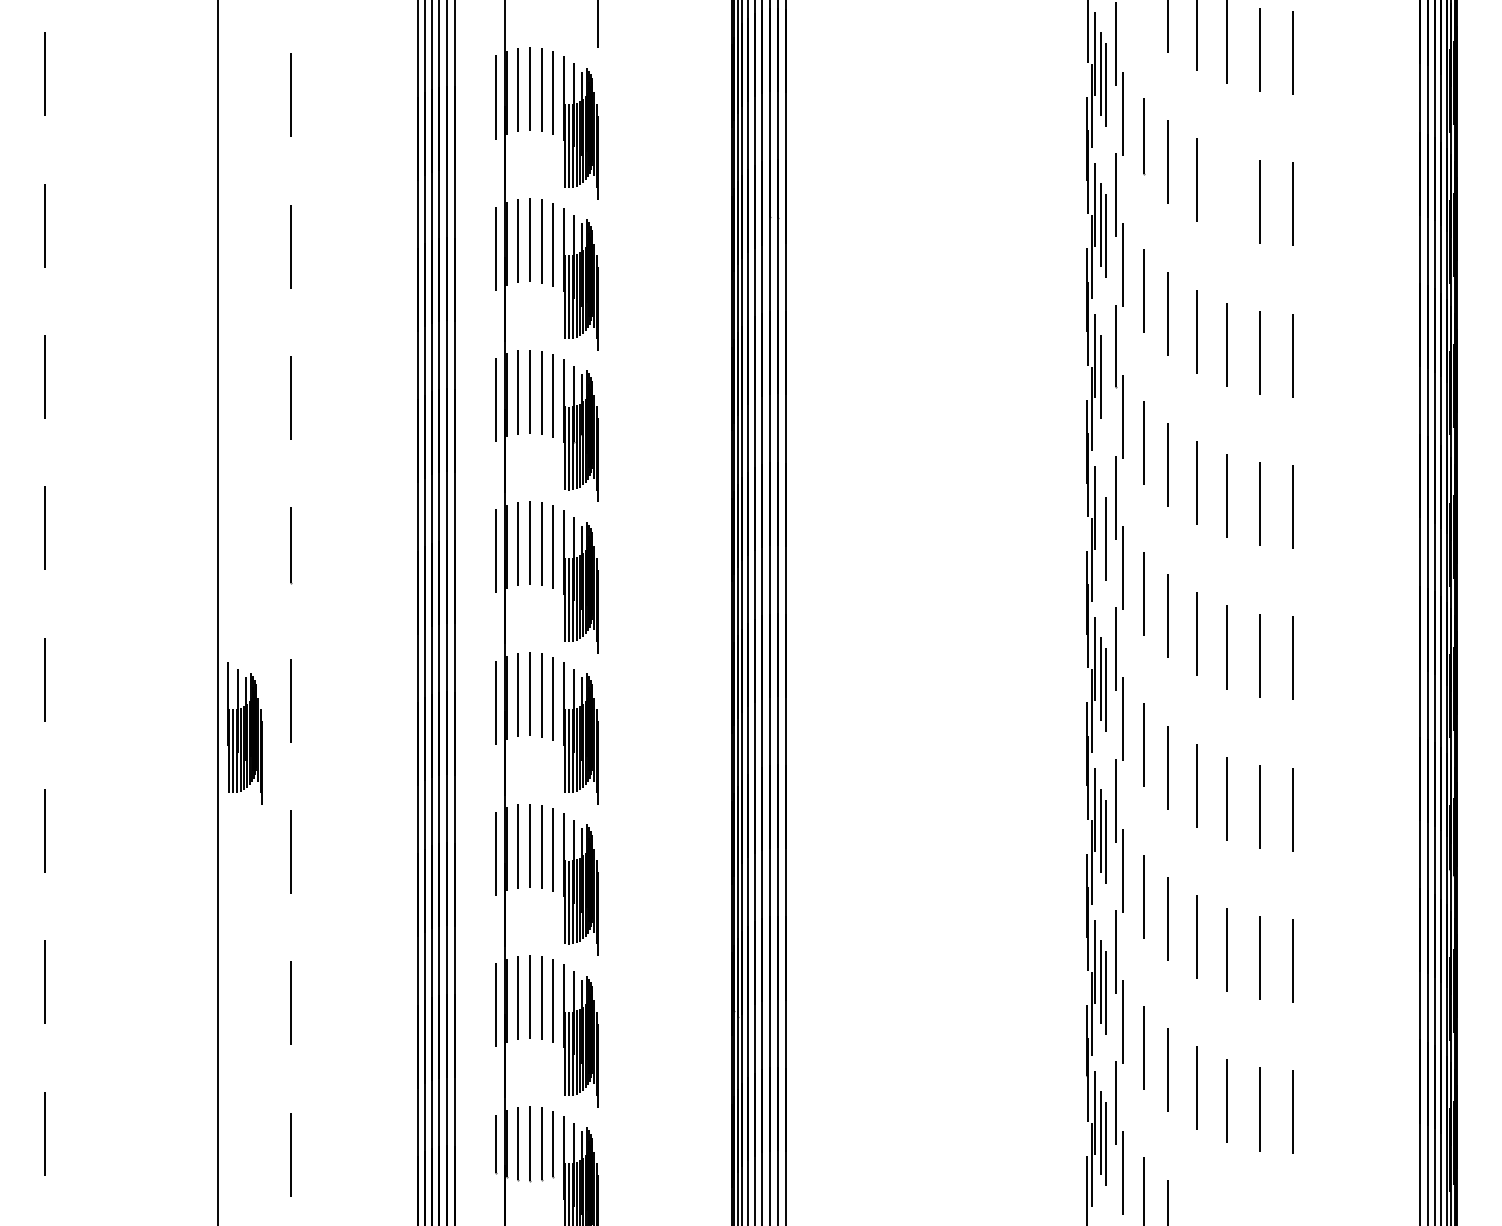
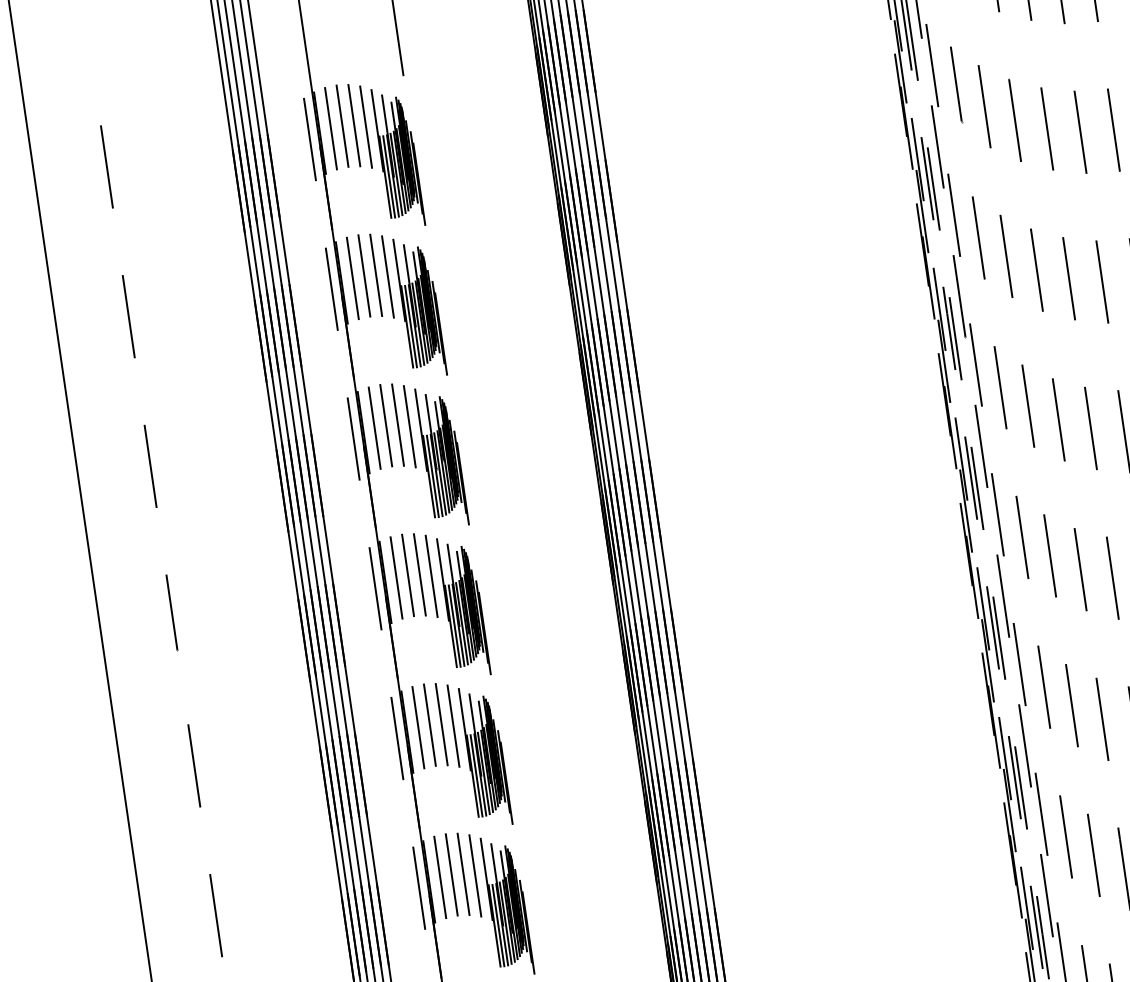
line: (1227, 193) -> (1047, 128), added
line: (1106, 387) -> (955, 338), added
line: (1101, 527) -> (971, 477), added
part: (244, 733) -> (152, 805), removed

